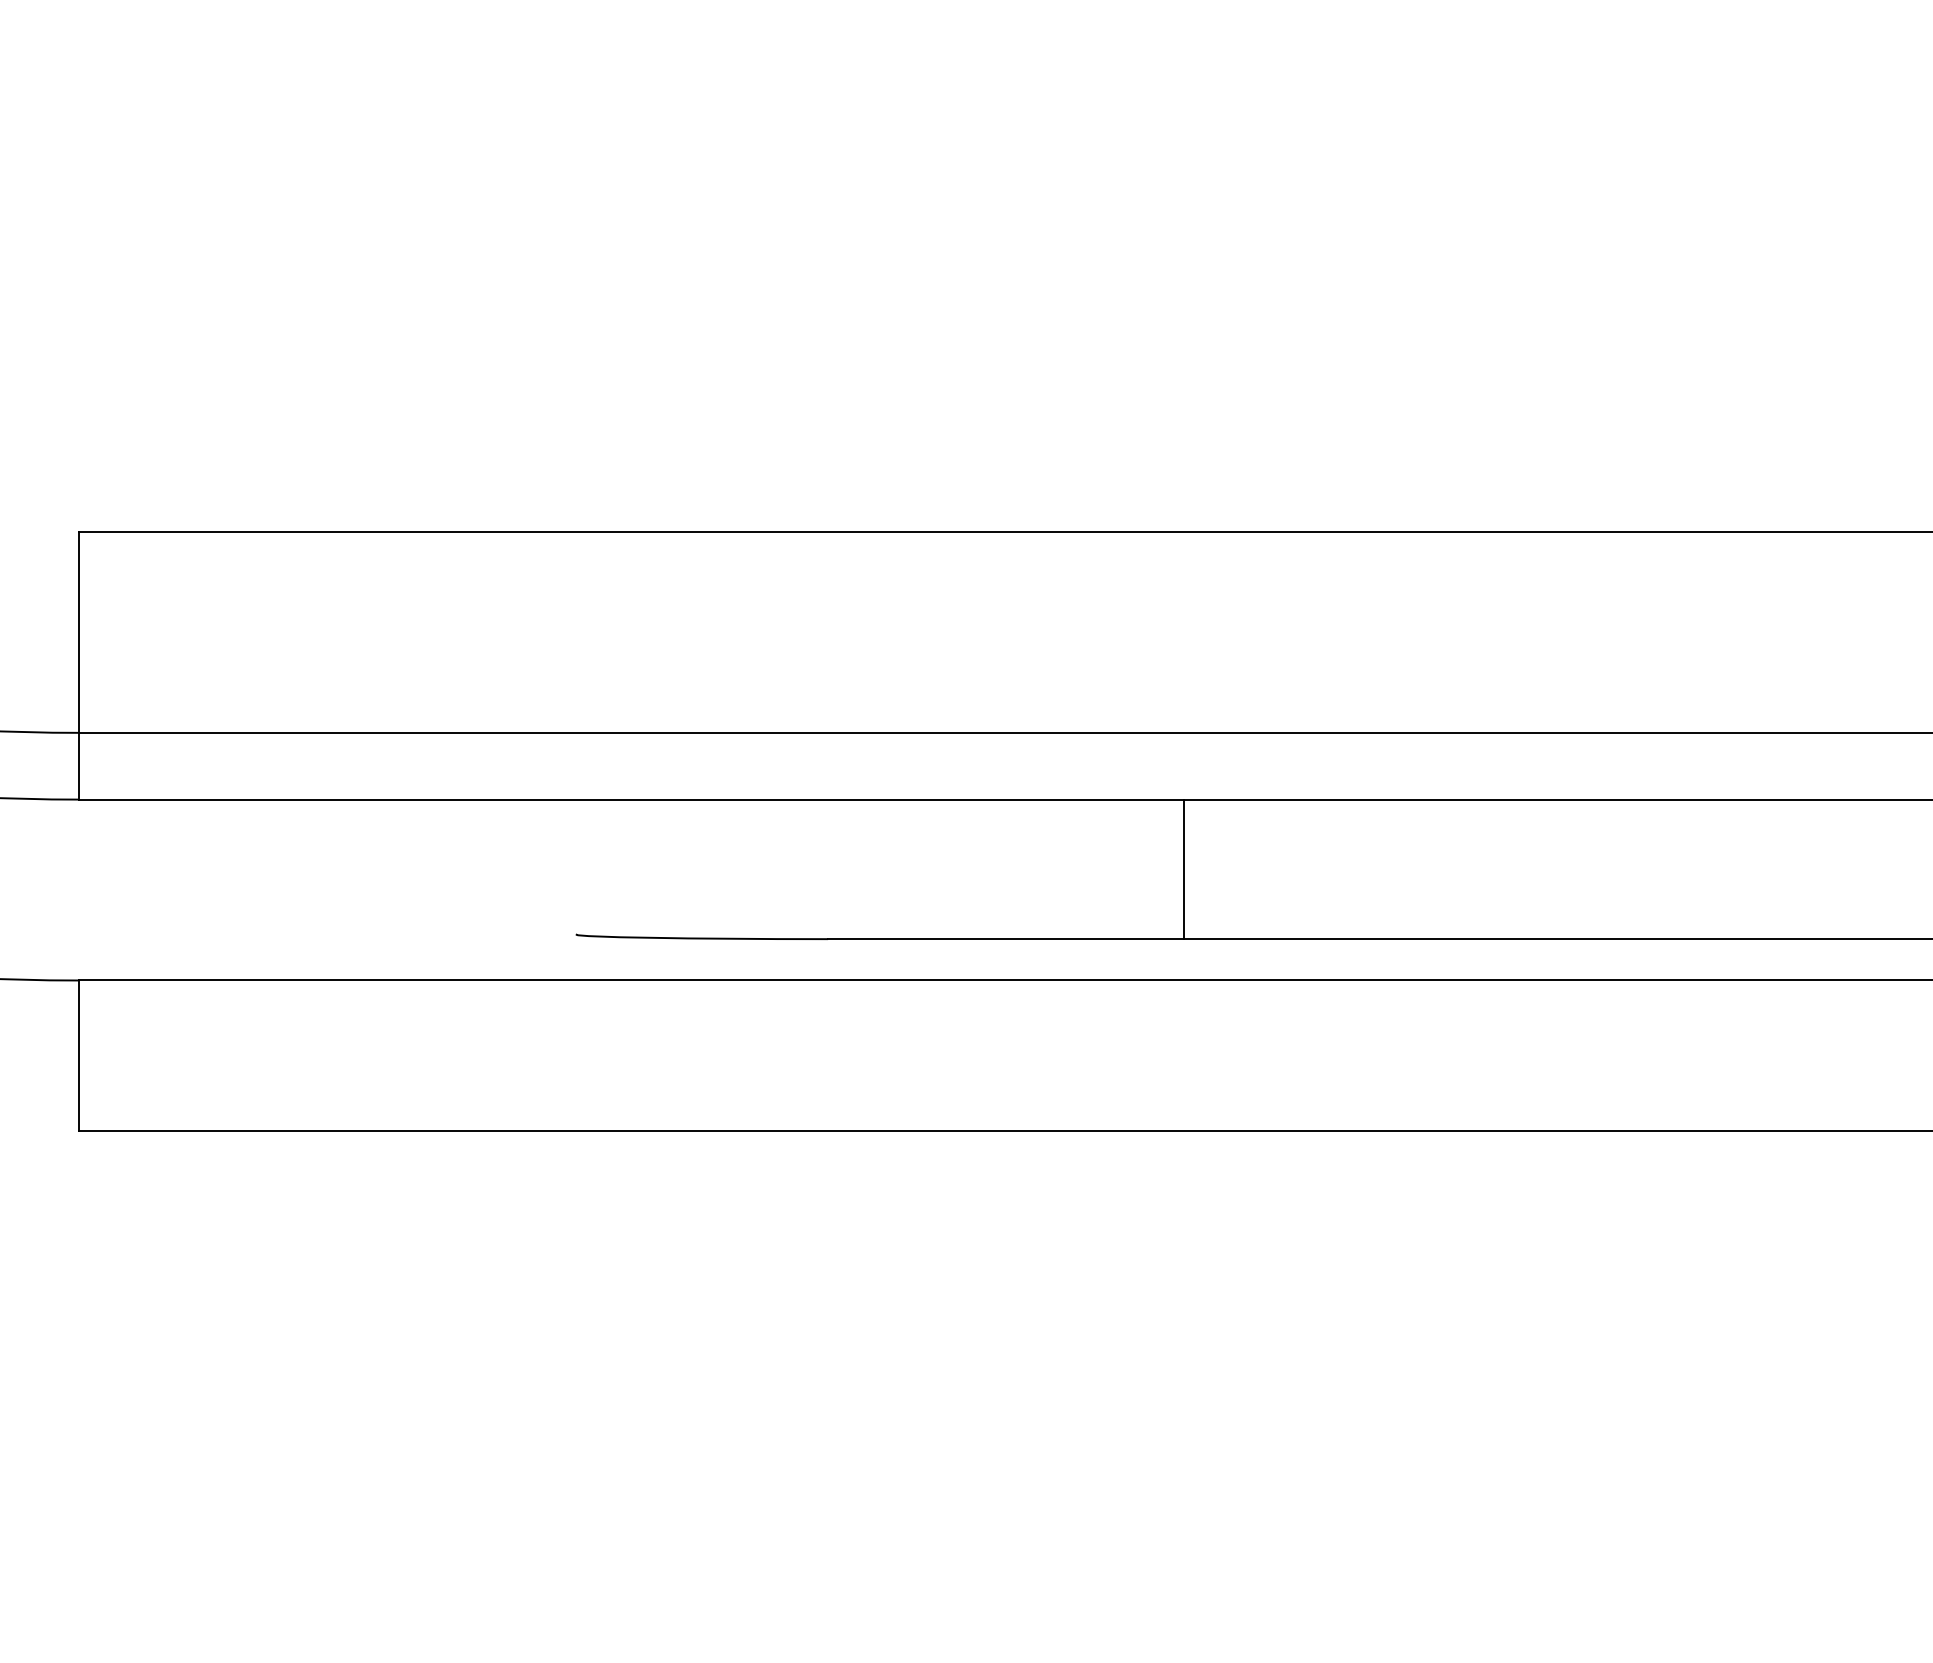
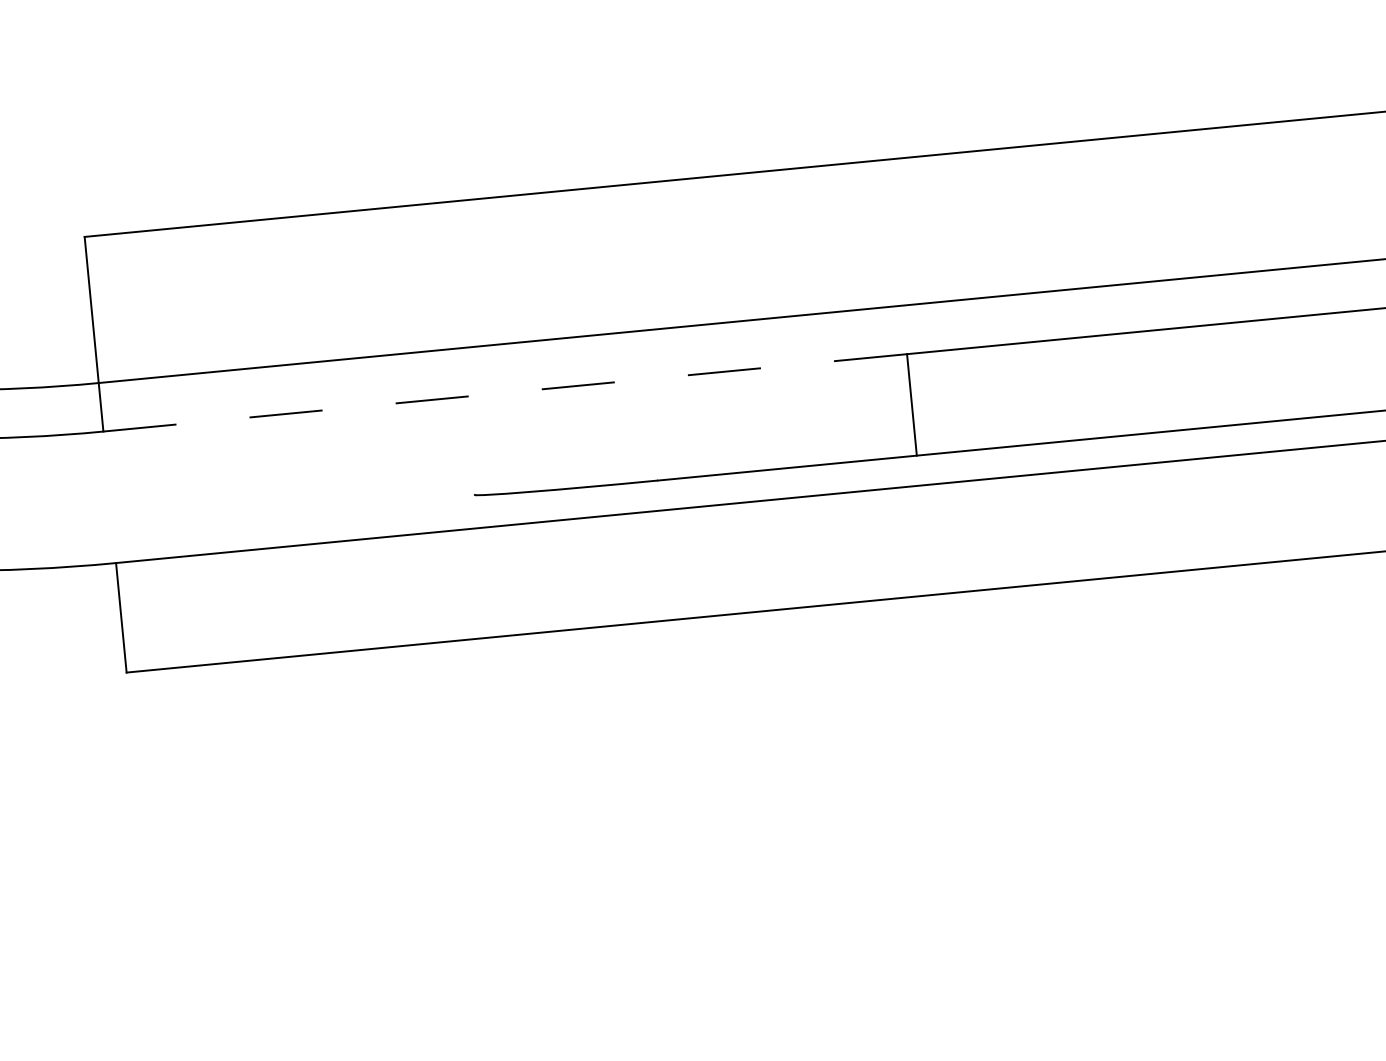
line: (631, 799) -> (505, 392), solid -> dashed

